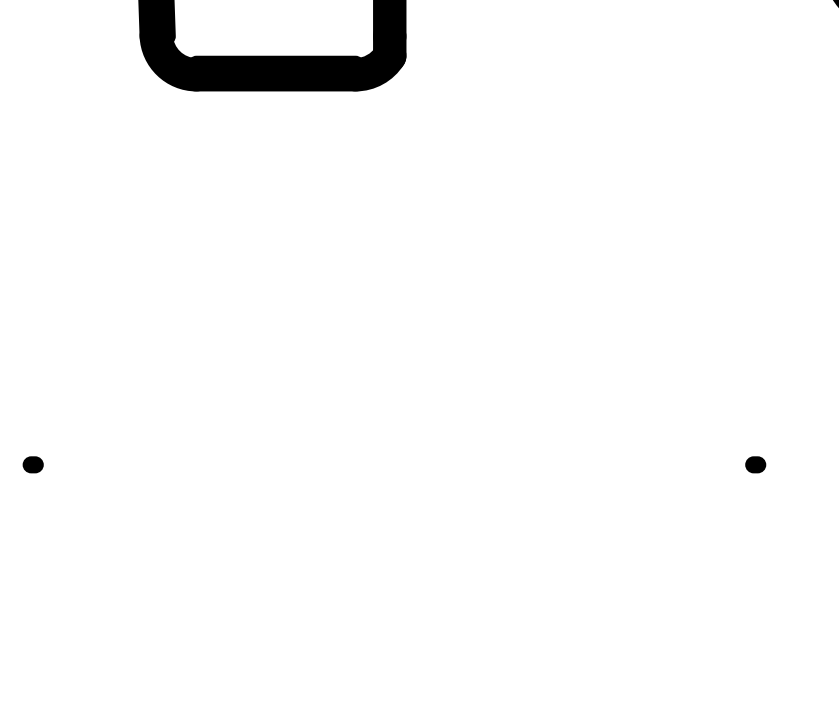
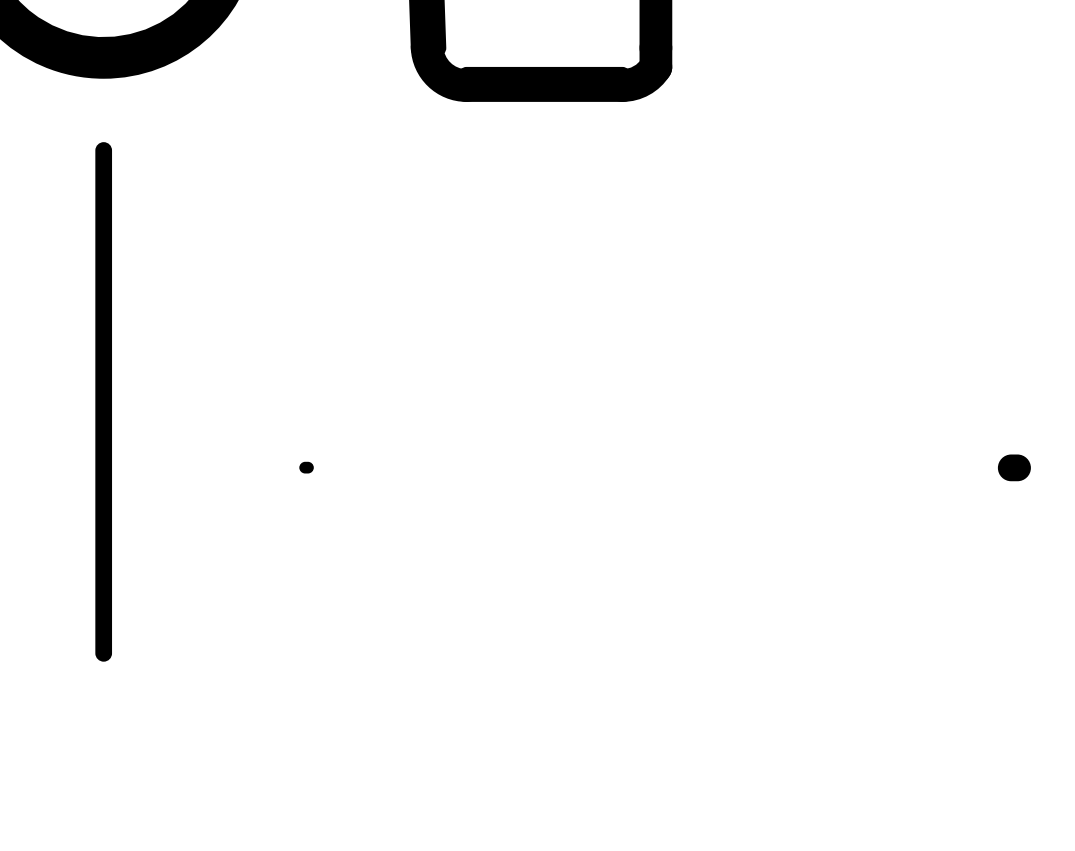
part: (33, 464) -> (306, 467), size x0.7
part: (755, 464) -> (1014, 467), size x1.6

